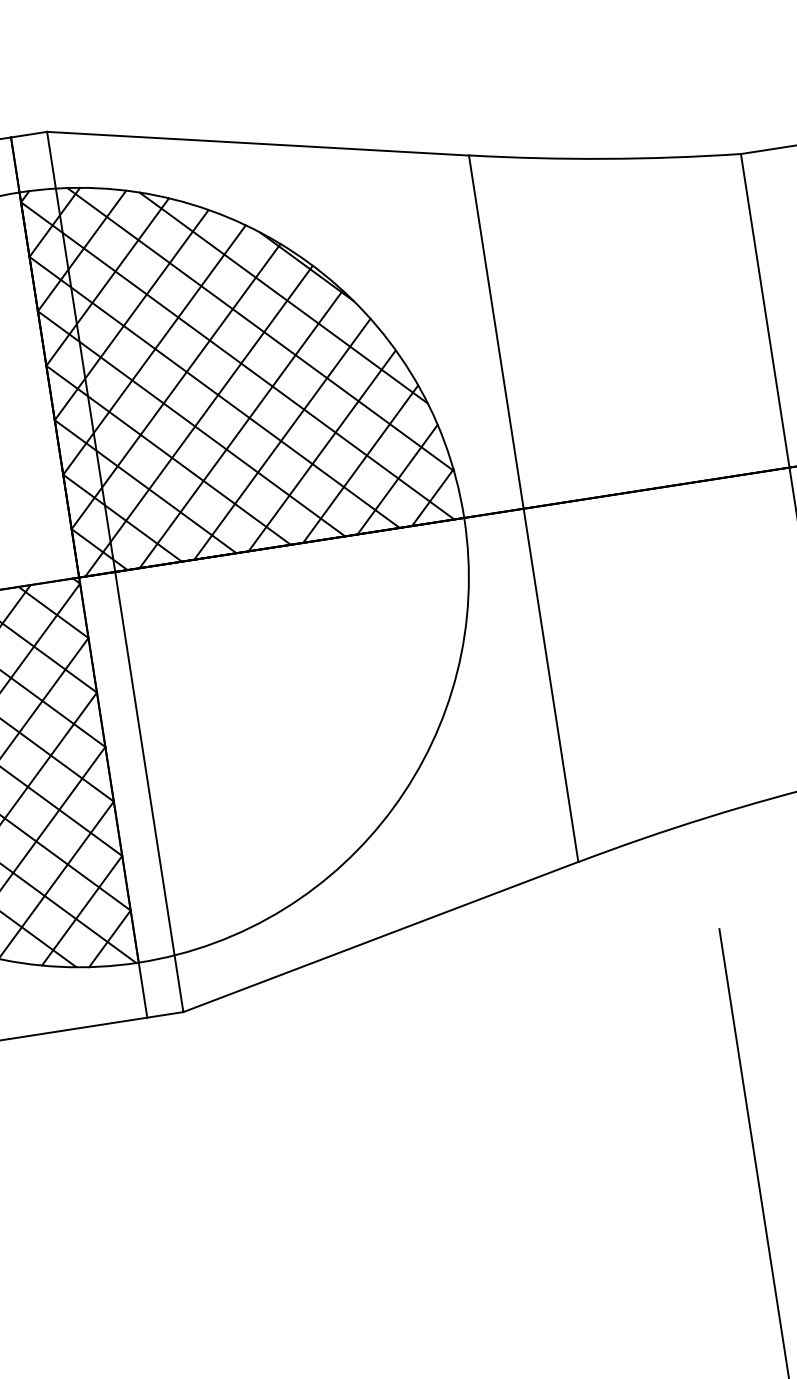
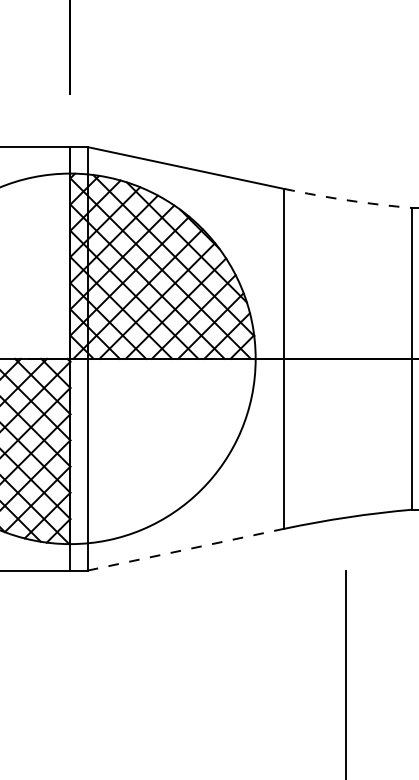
arc: (604, 159) -> (347, 200), solid -> dashed
line: (381, 936) -> (186, 549), solid -> dashed

